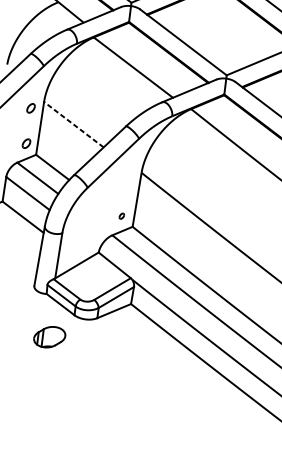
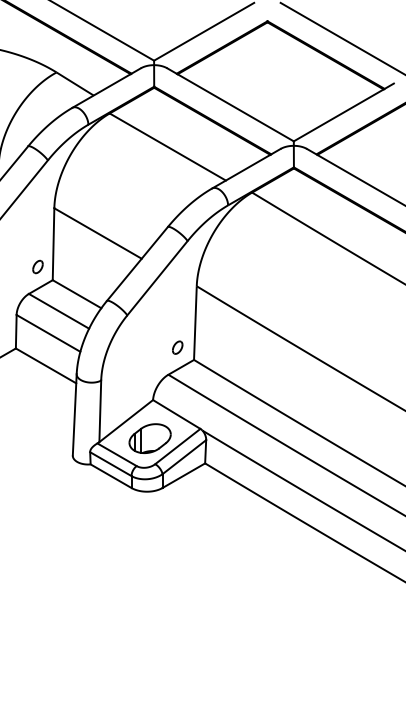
part: (30, 107) -> (37, 218), removed
line: (73, 124) -> (97, 233), dashed -> solid
part: (121, 216) -> (177, 347), size x1.67
part: (49, 337) -> (149, 438), moved

